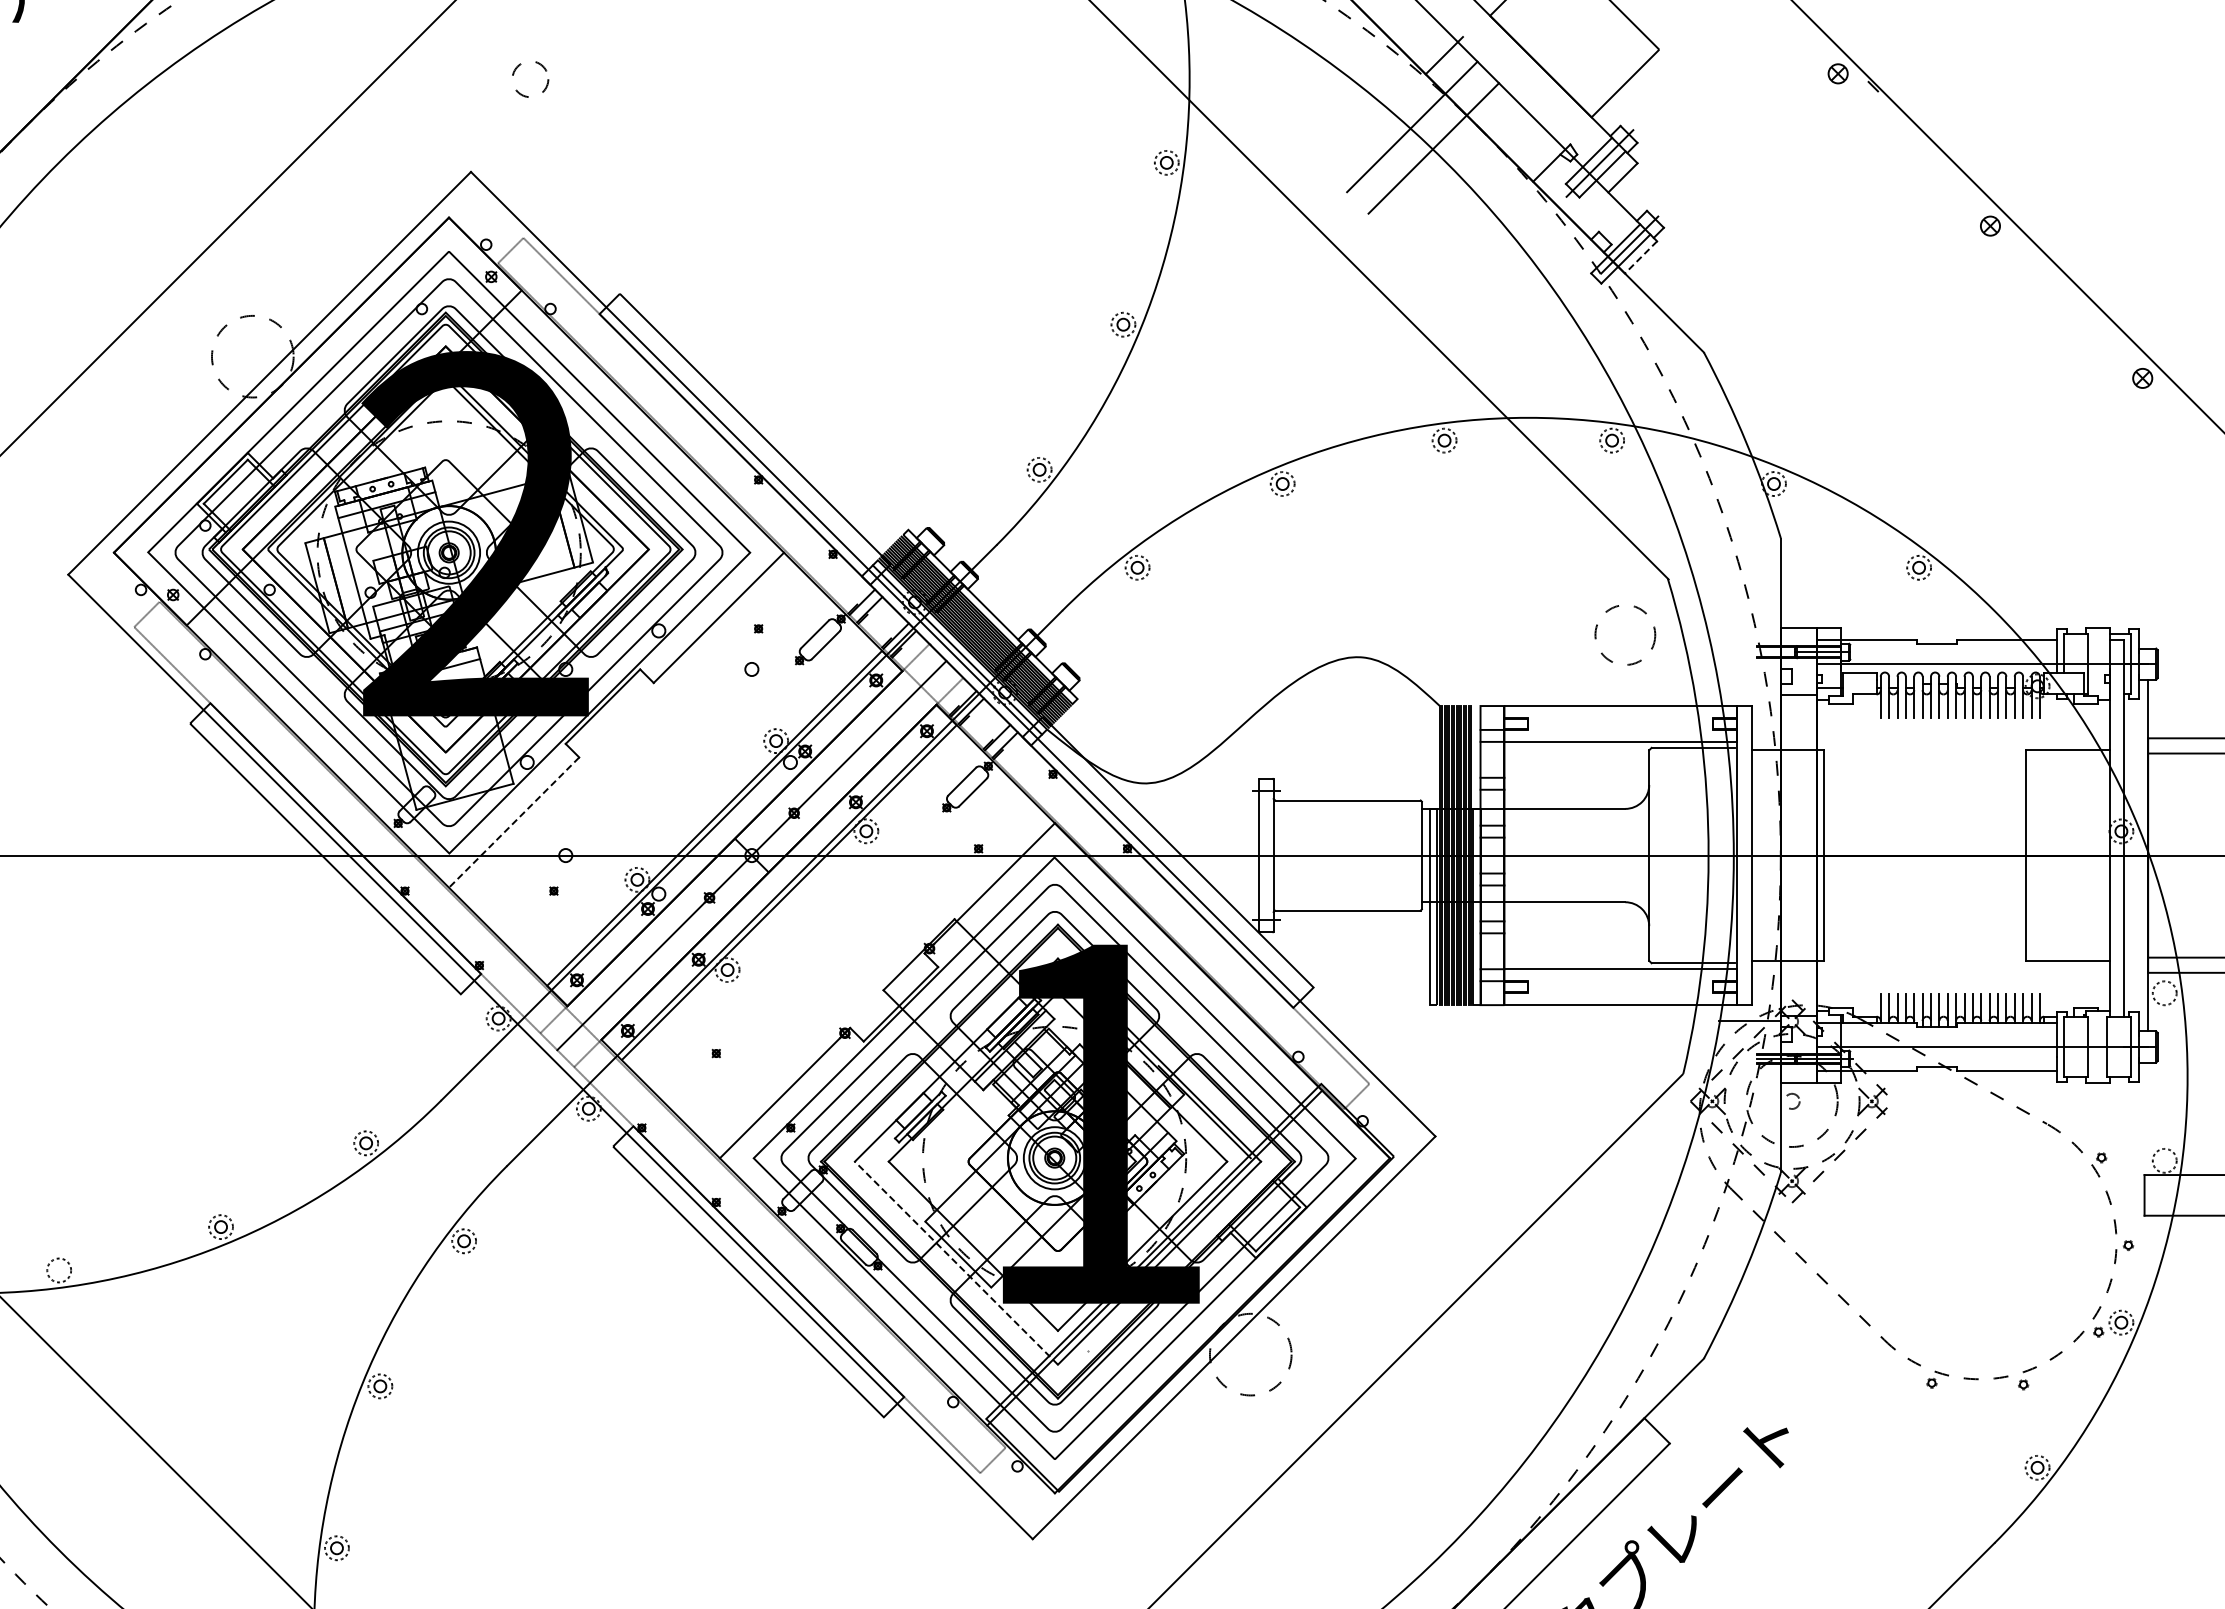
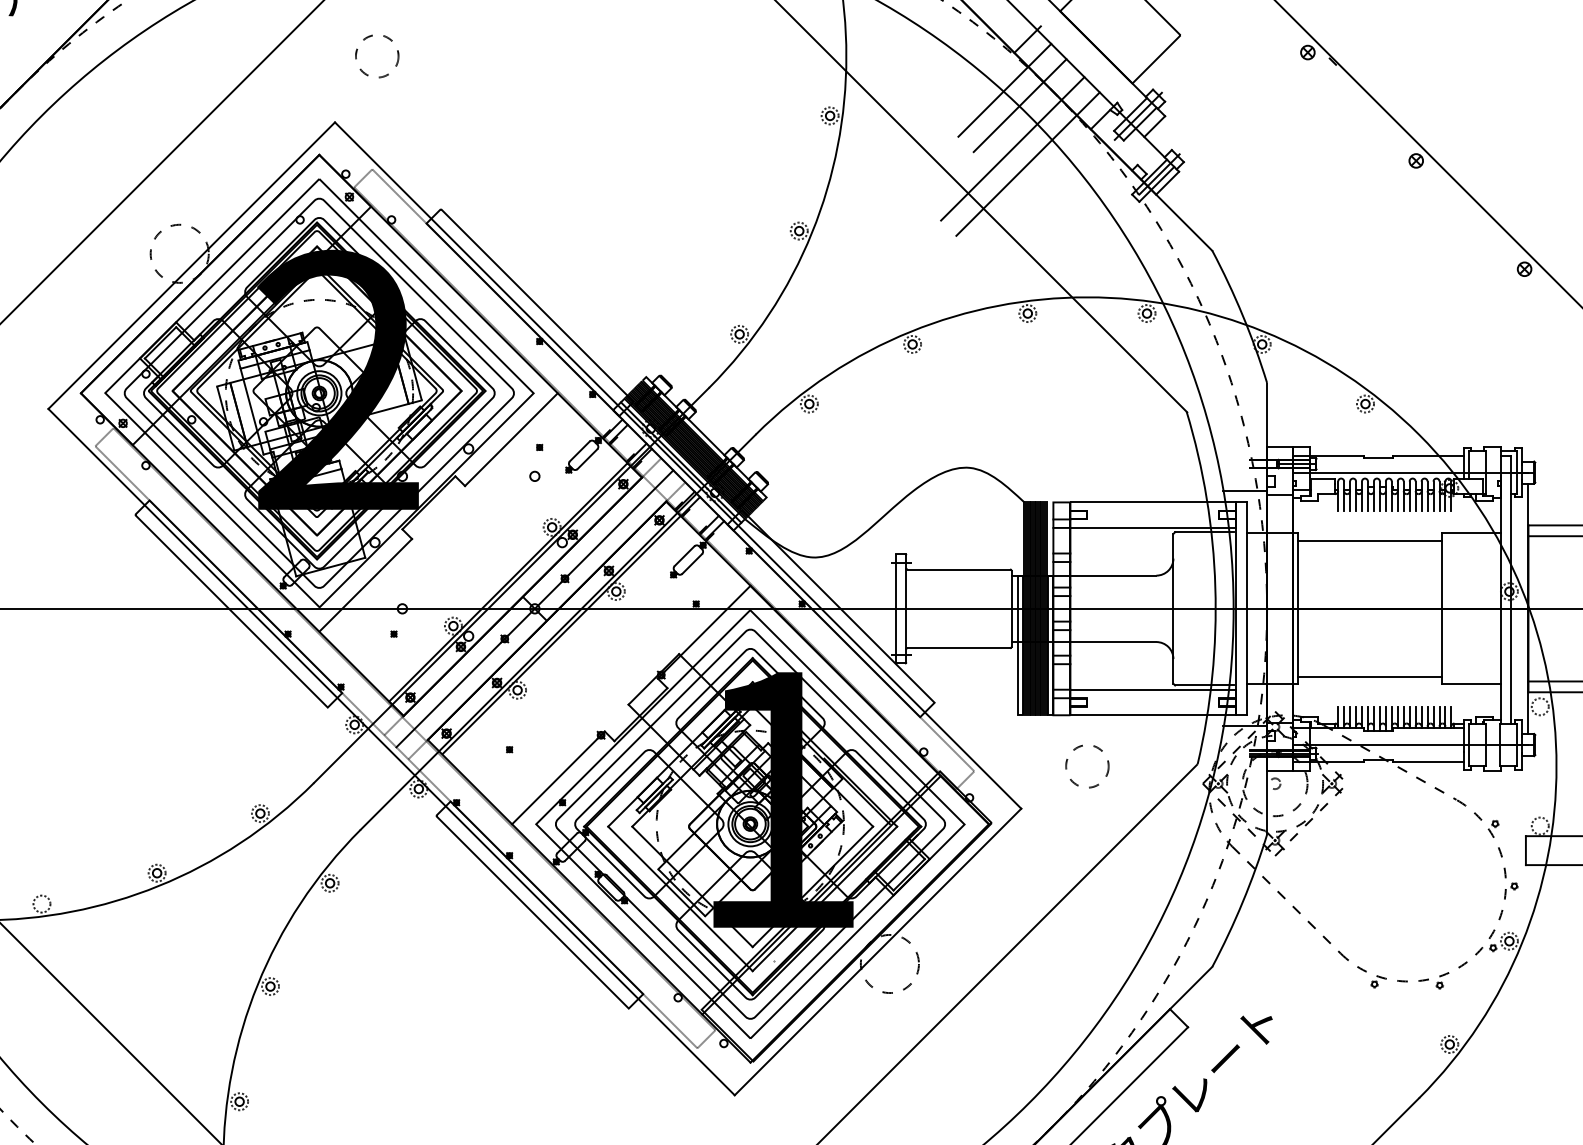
circle: (530, 79) -> (377, 56), size x1.67
line: (1423, 208) -> (1012, 148), added
line: (1444, 230) -> (1027, 164), added
line: (1641, 257) -> (1167, 183), dashed -> solid
circle: (1625, 635) -> (1087, 766), moved
line: (1749, 690) -> (1244, 491), added
line: (1924, 759) -> (1369, 540), added
line: (514, 822) -> (365, 585), dashed -> solid
line: (1924, 951) -> (1369, 677), added
line: (956, 1263) -> (680, 899), dashed -> solid

